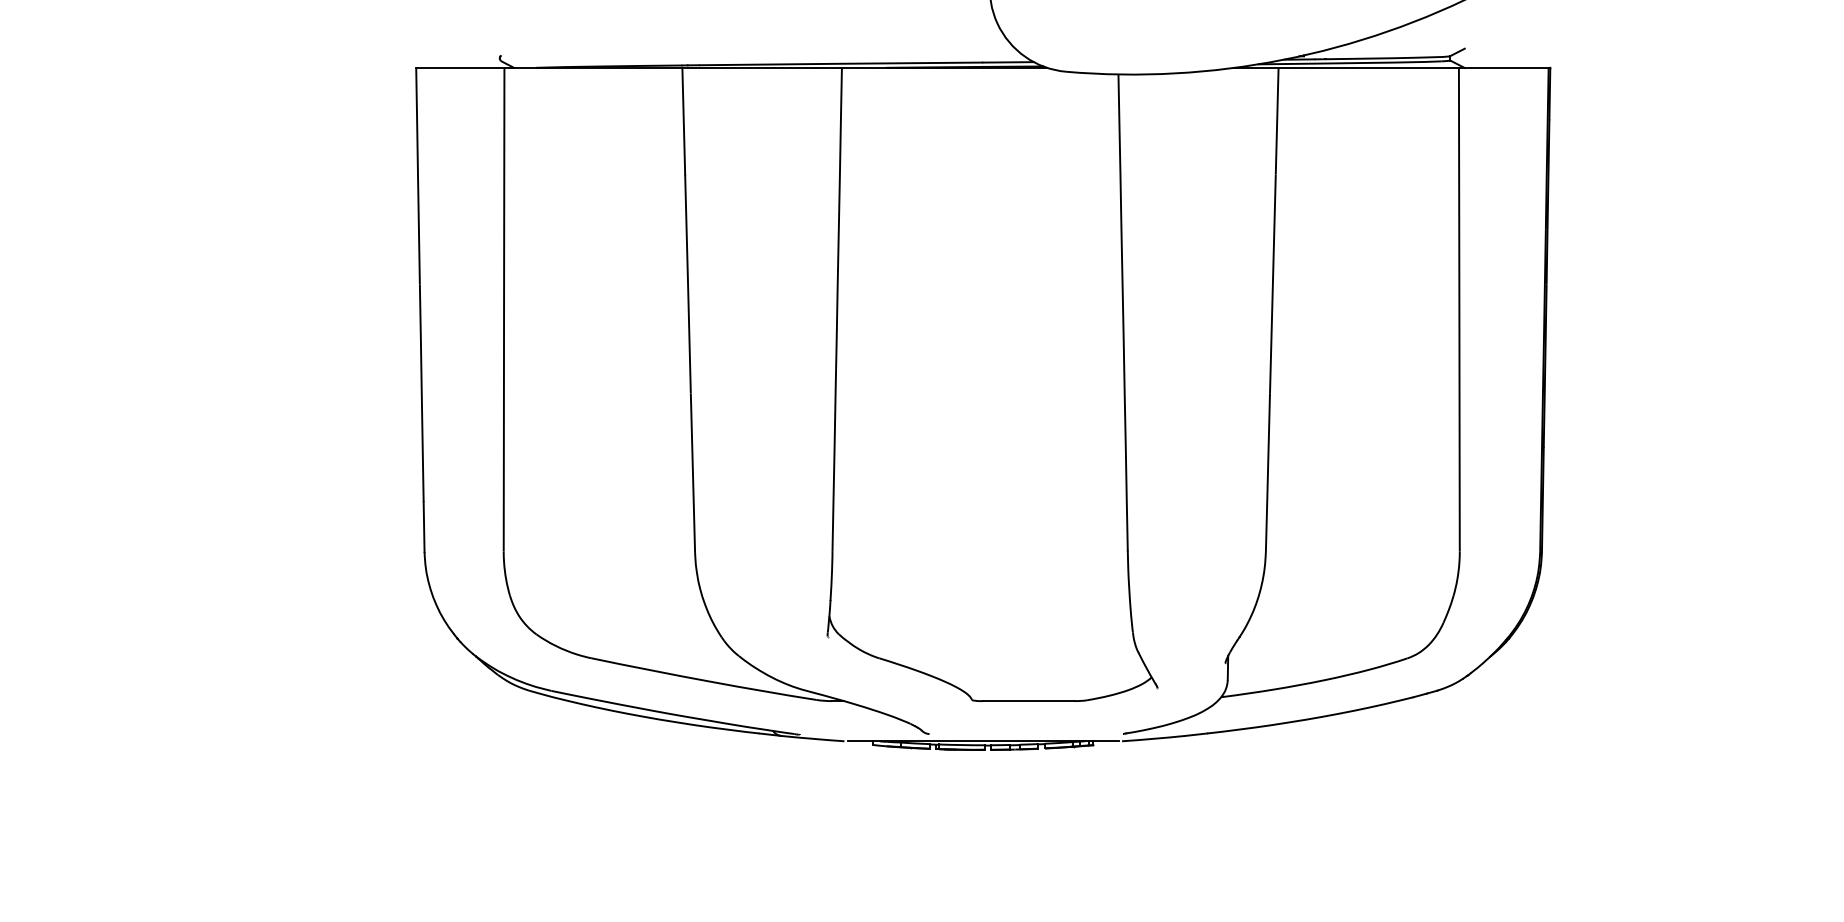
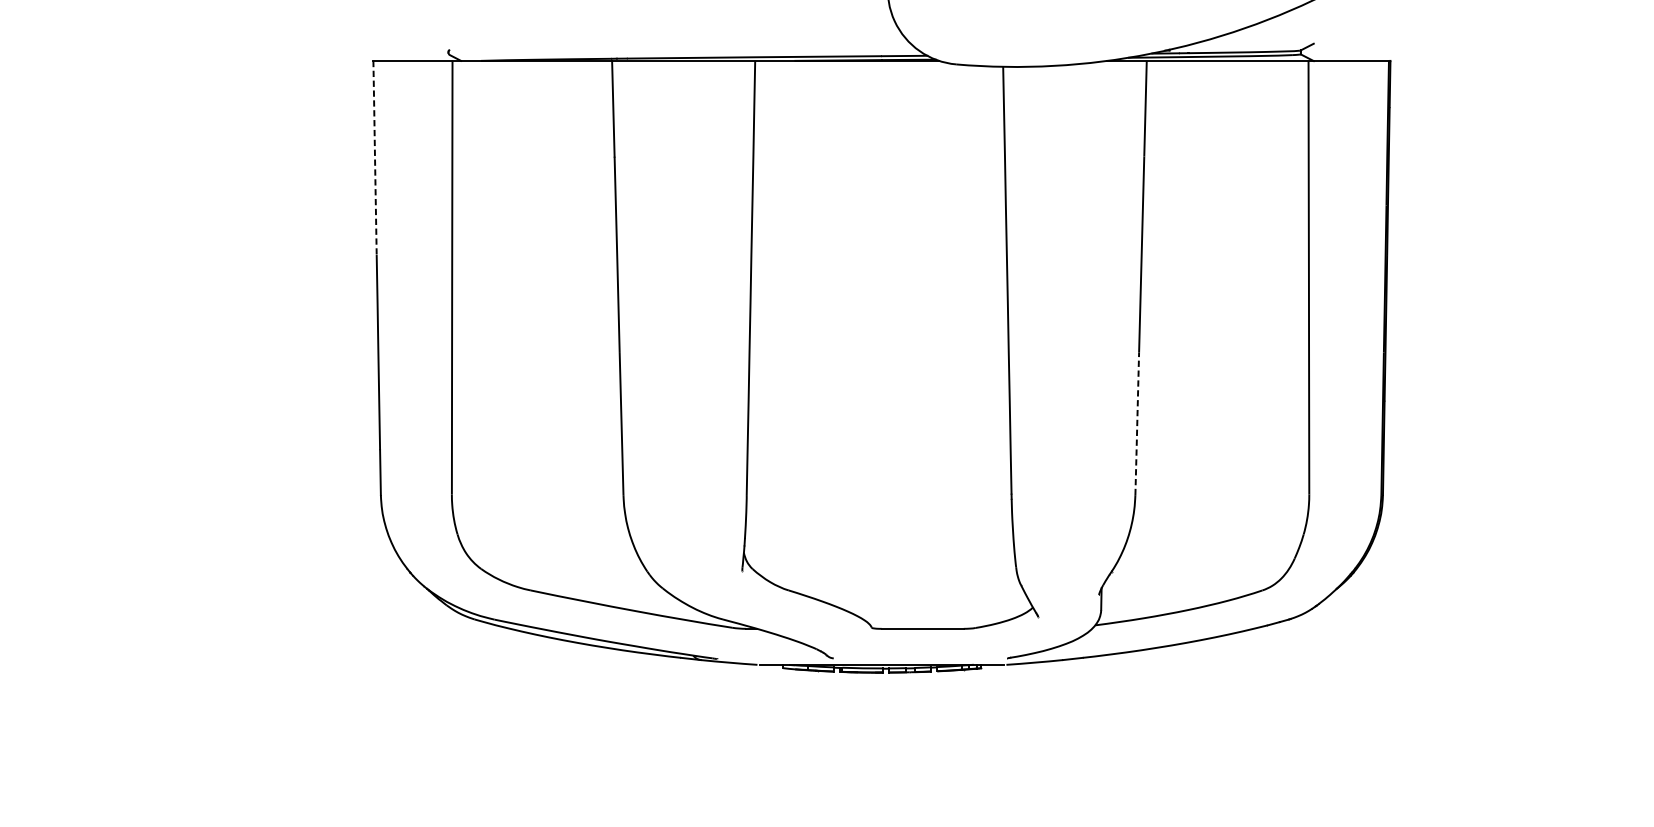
line: (417, 174) -> (374, 156), solid -> dashed
line: (1267, 472) -> (1136, 423), solid -> dashed

